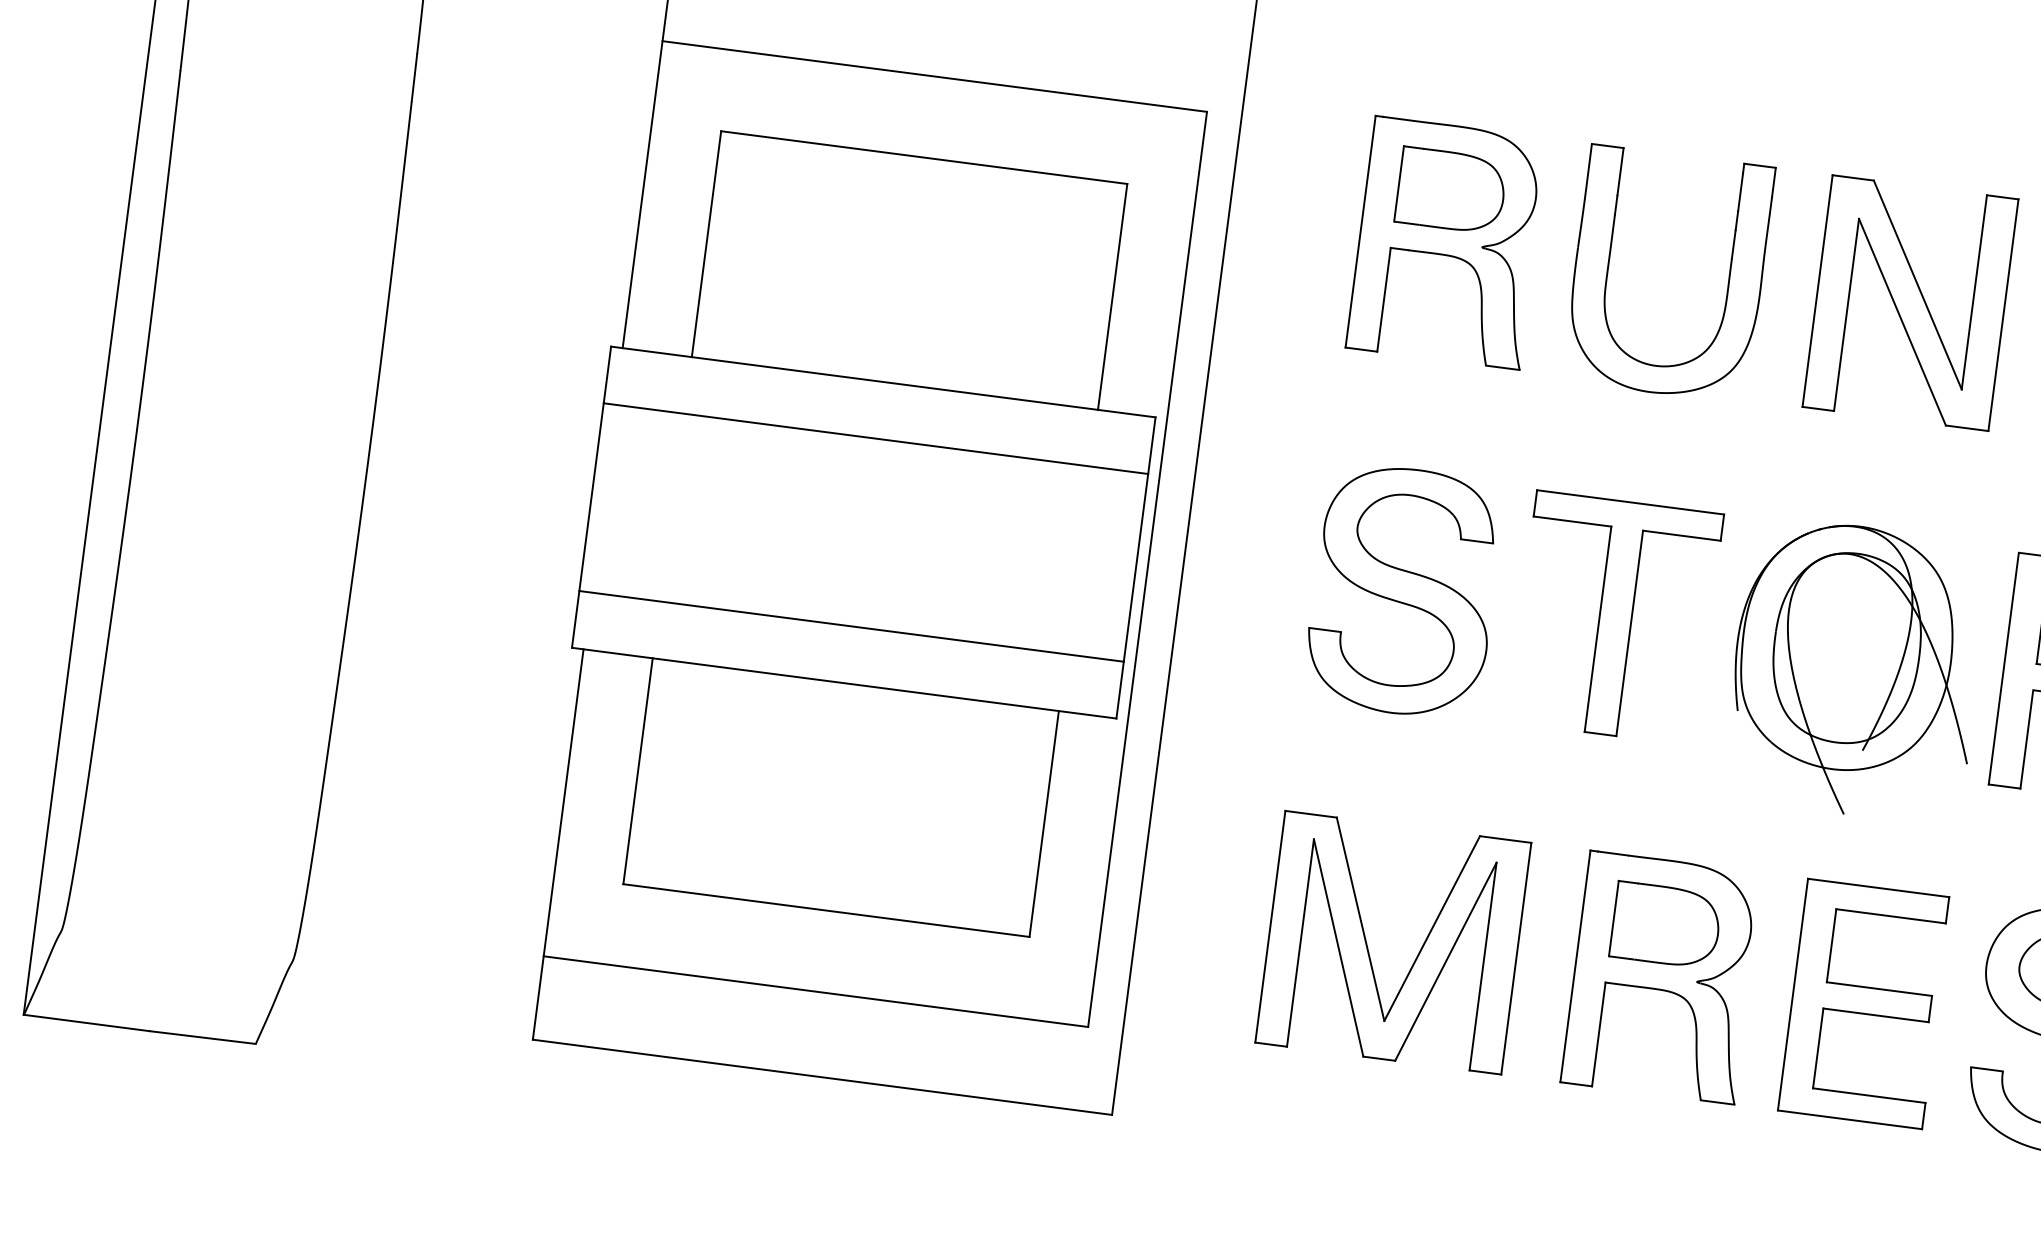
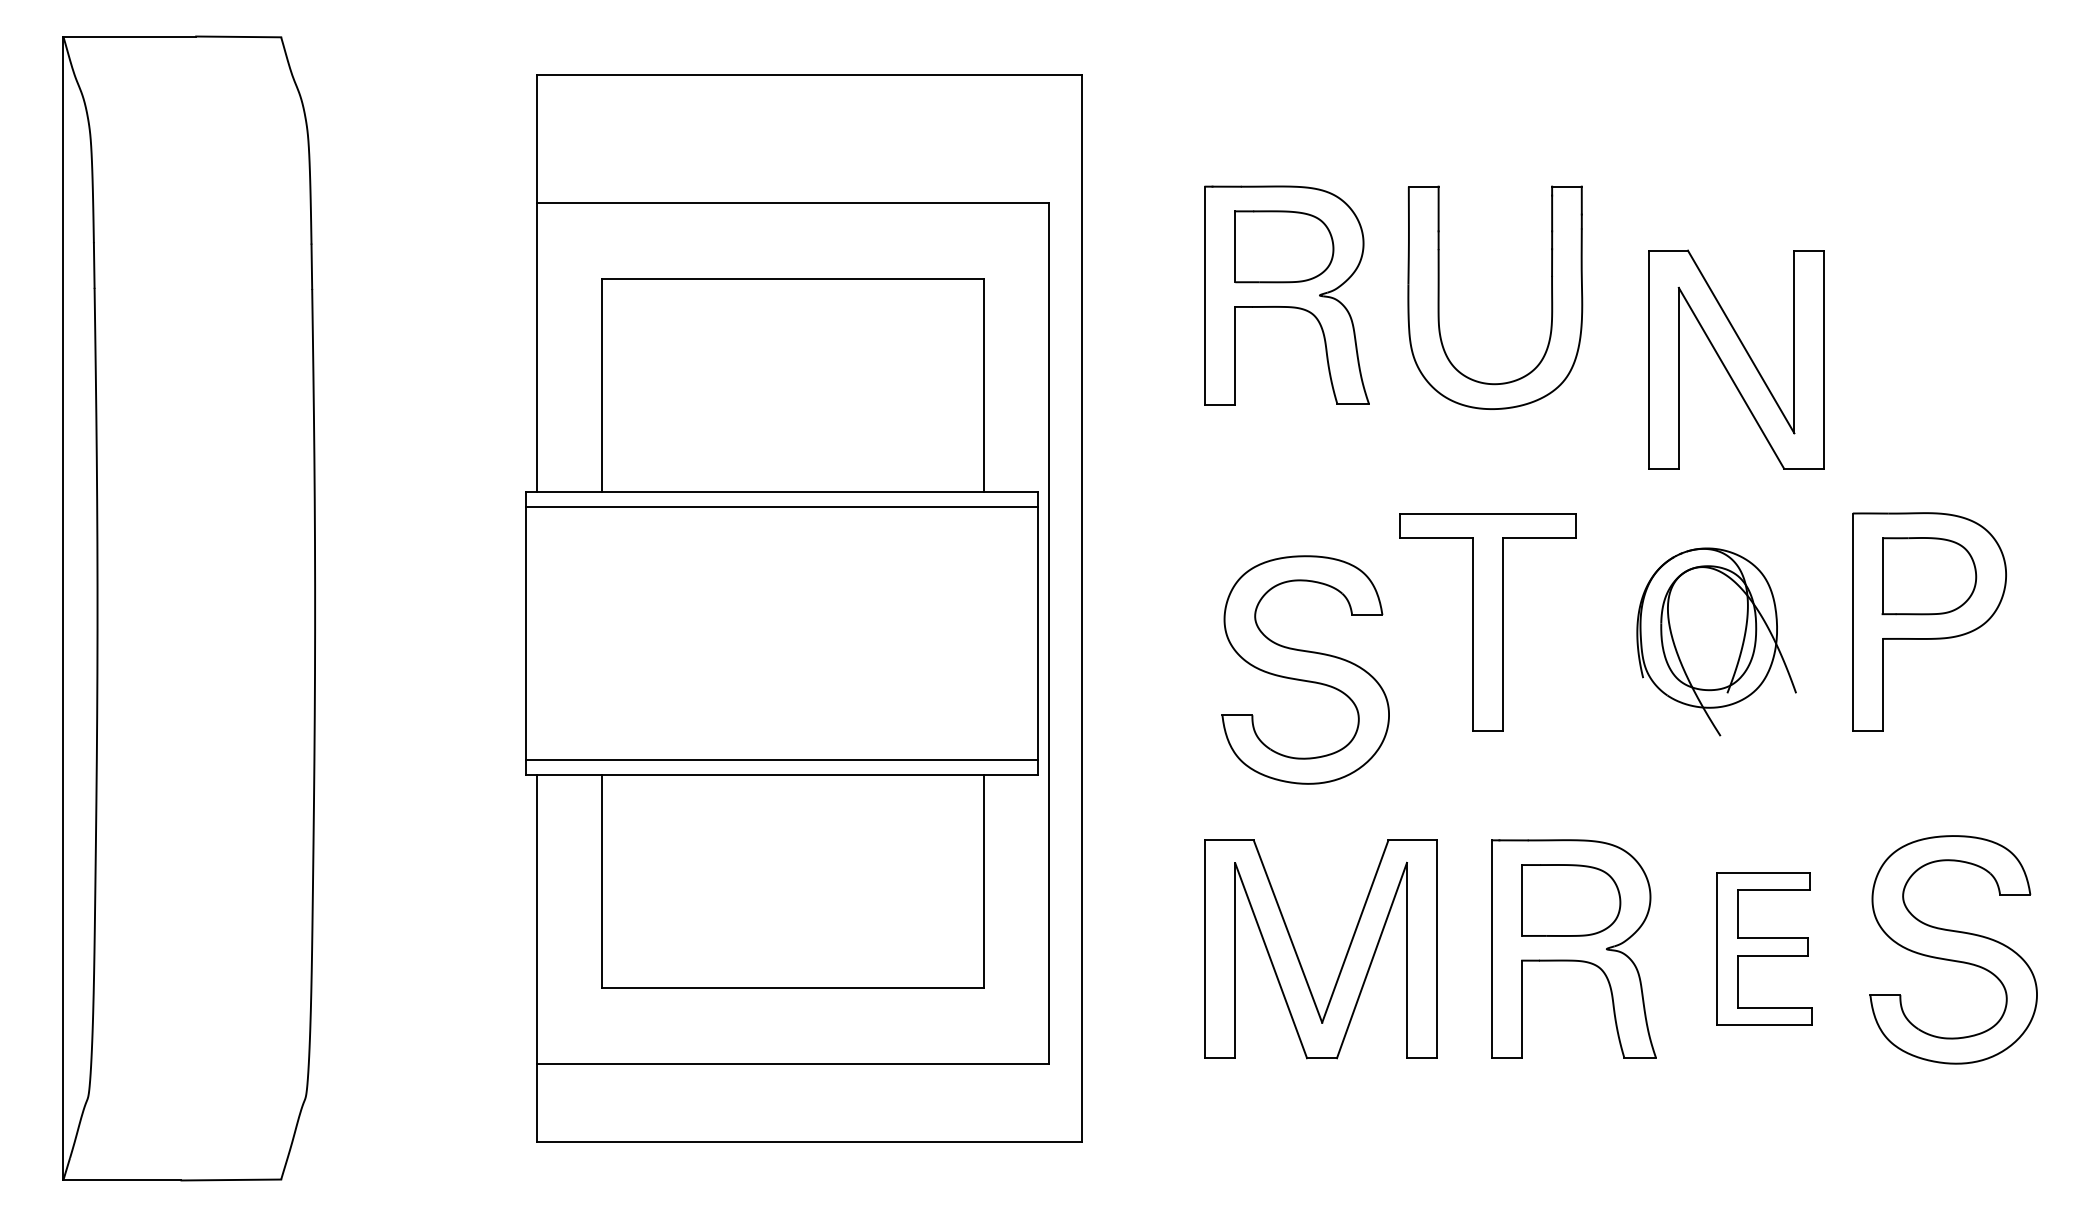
part: (1910, 303) -> (1736, 359), moved
line: (876, 439) -> (782, 507), moved
part: (1403, 590) -> (1305, 669), moved
line: (852, 626) -> (782, 759), moved
part: (1856, 670) -> (1716, 641), size x0.7
part: (1864, 1003) -> (1764, 948), size x0.7

